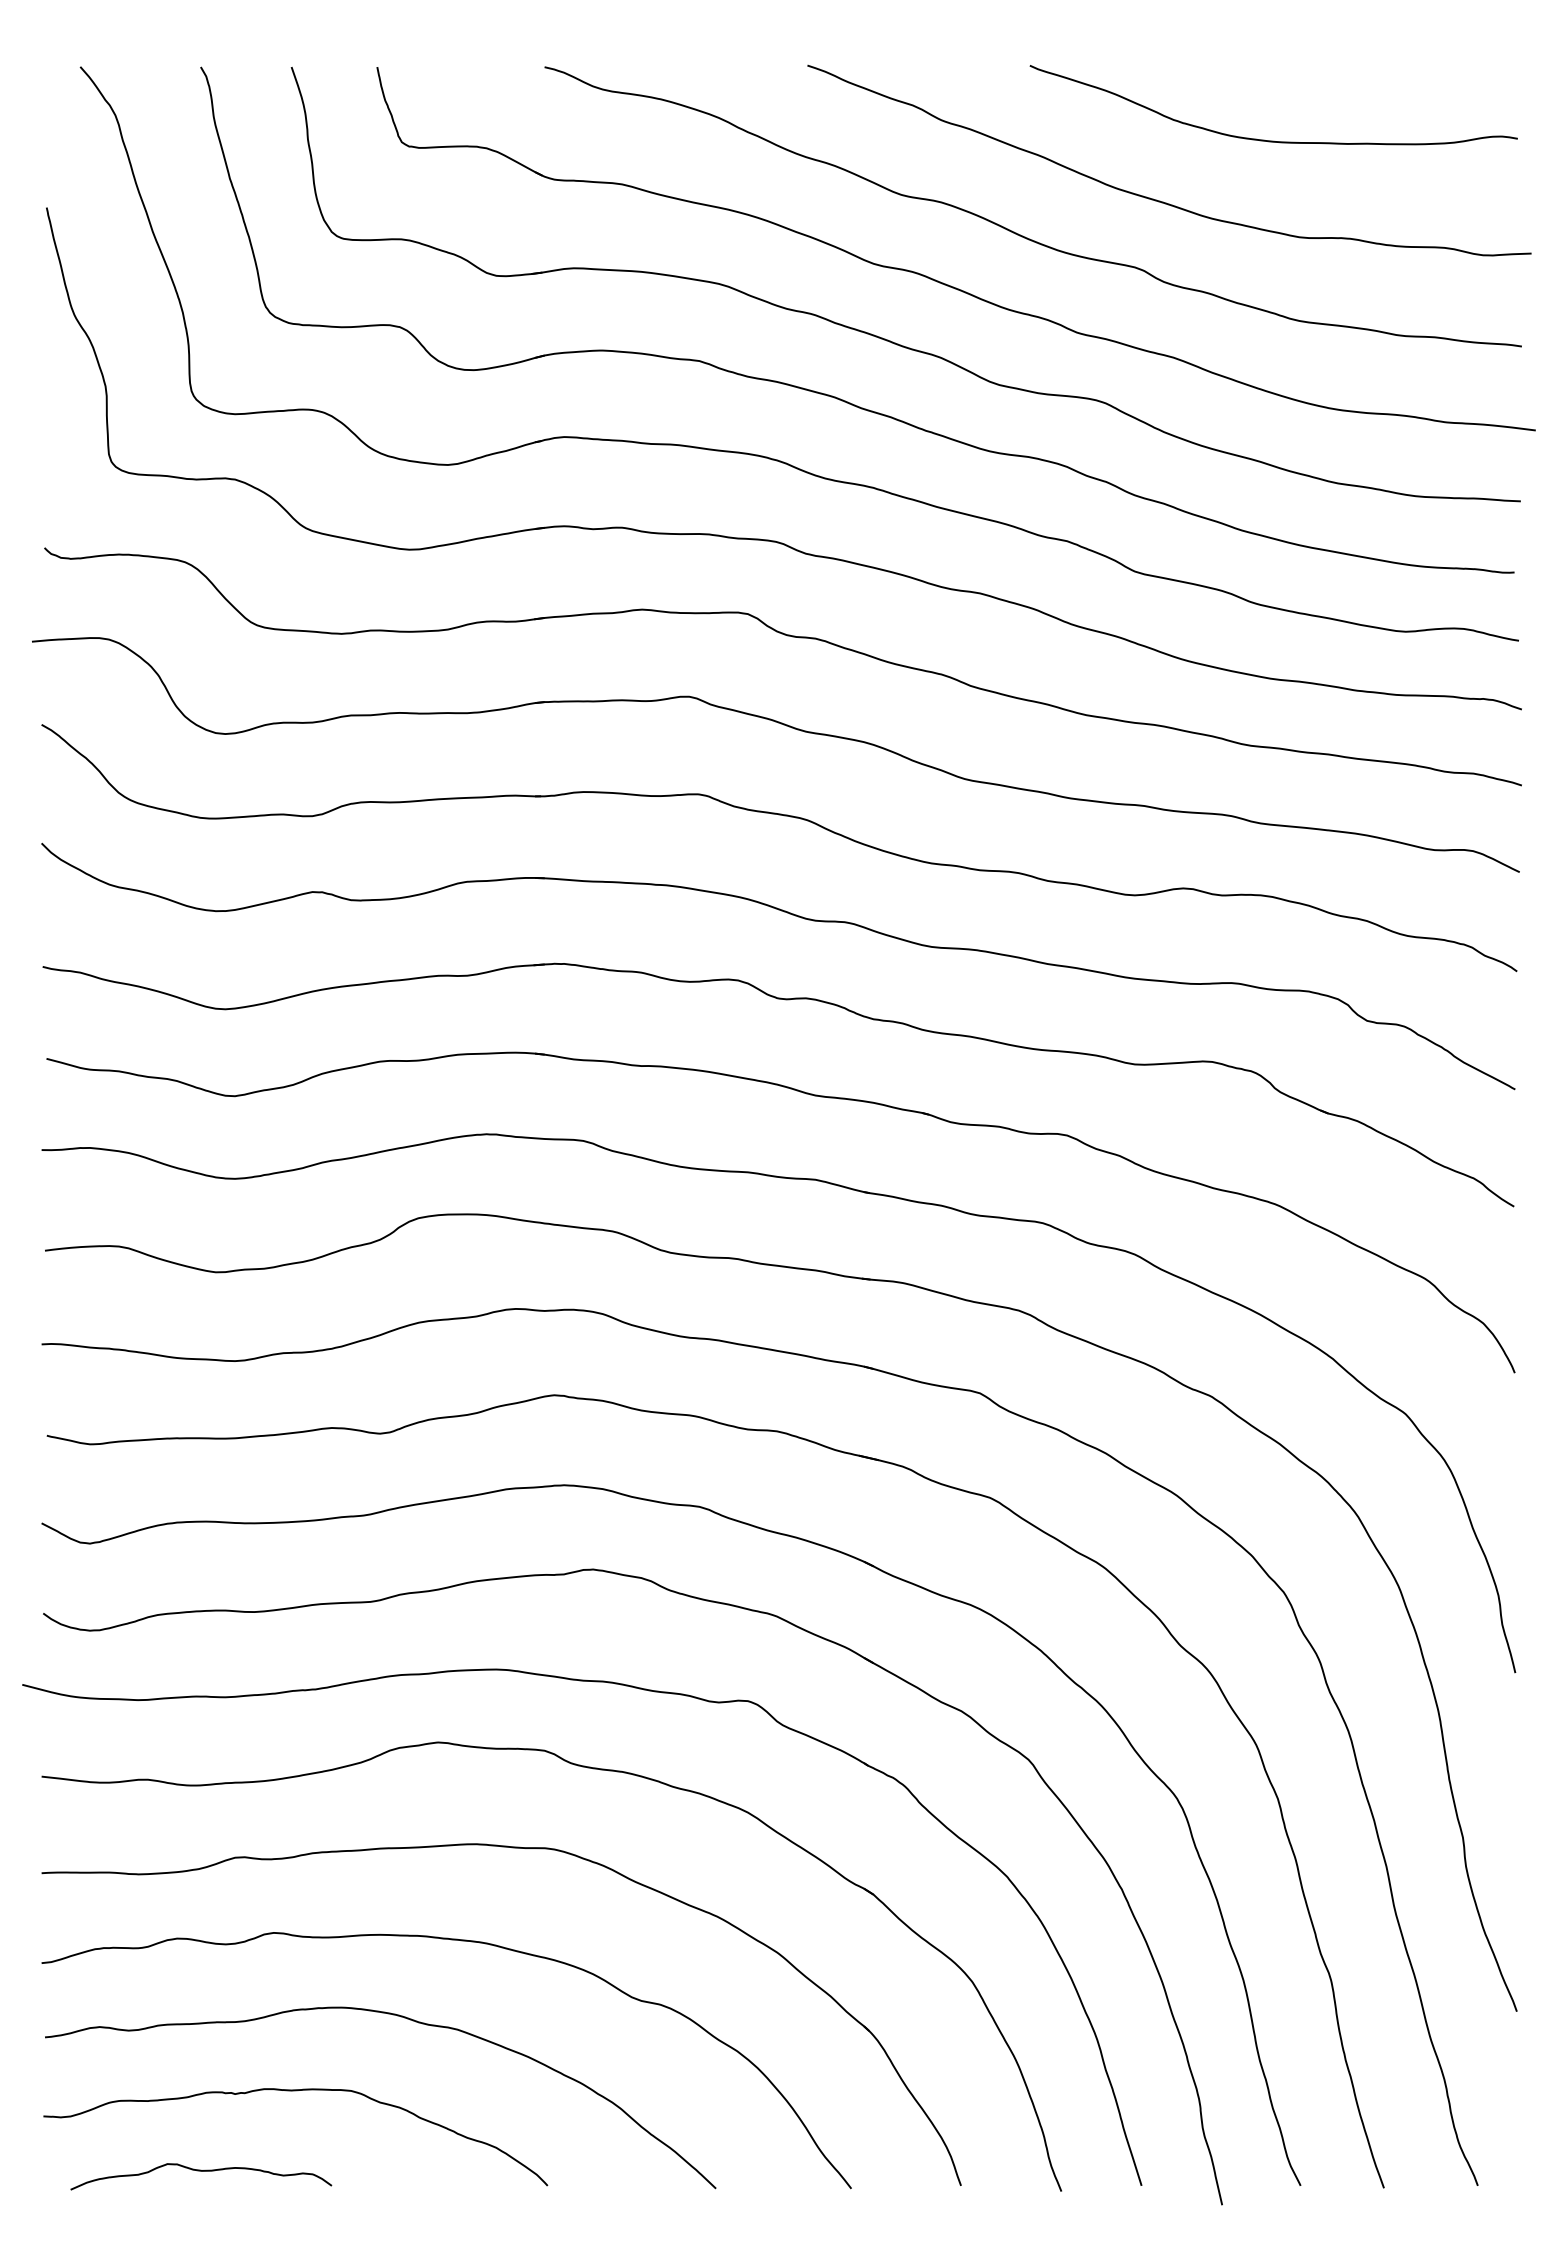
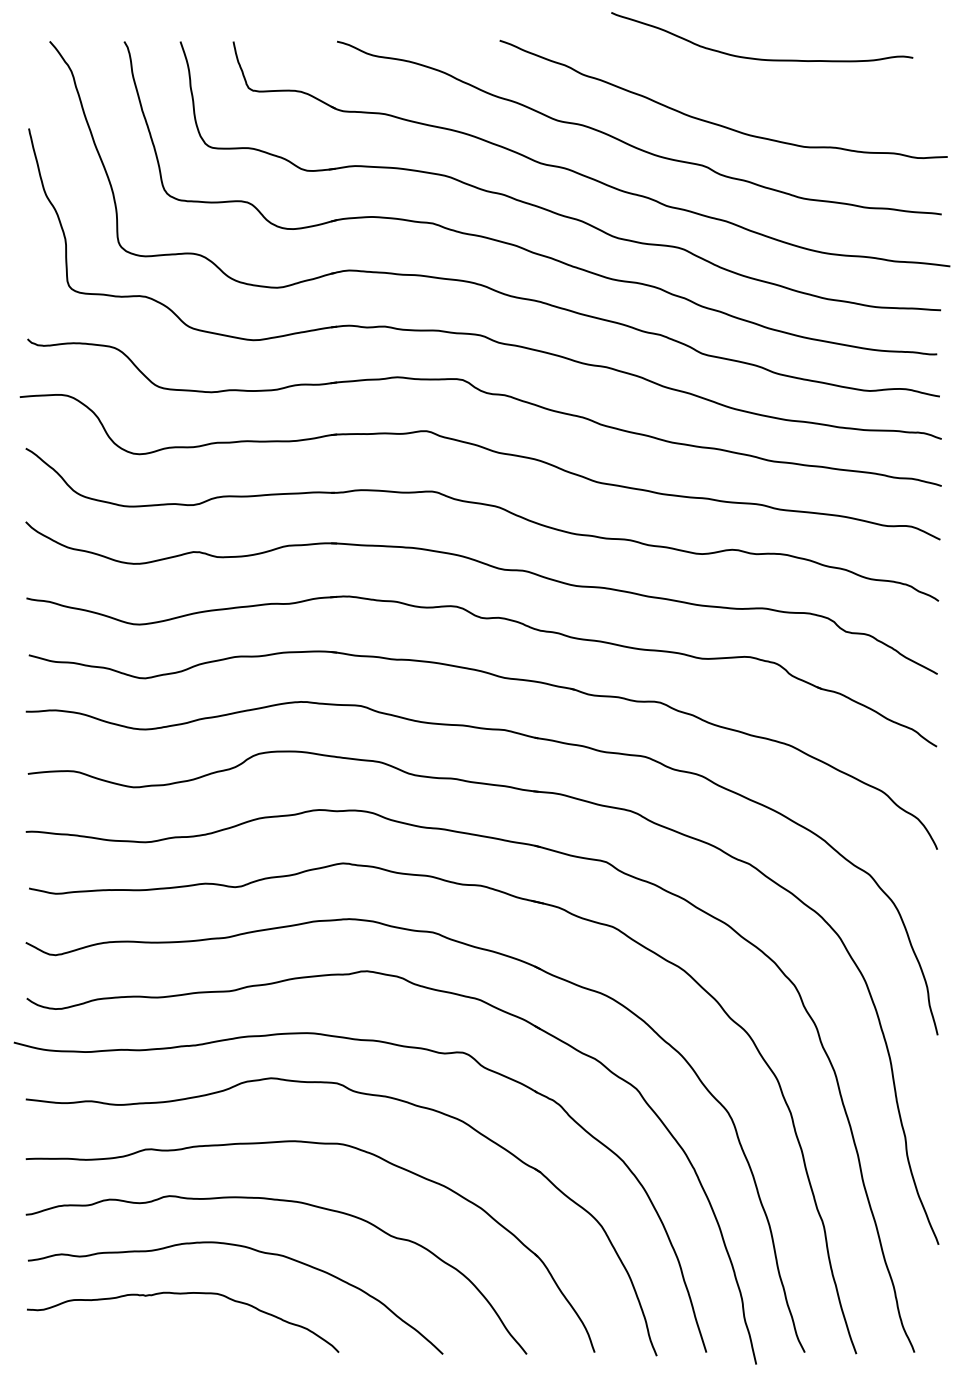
curve: (1274, 139) -> (762, 58), moved
curve: (201, 2172) -> (124, 1344), removed

